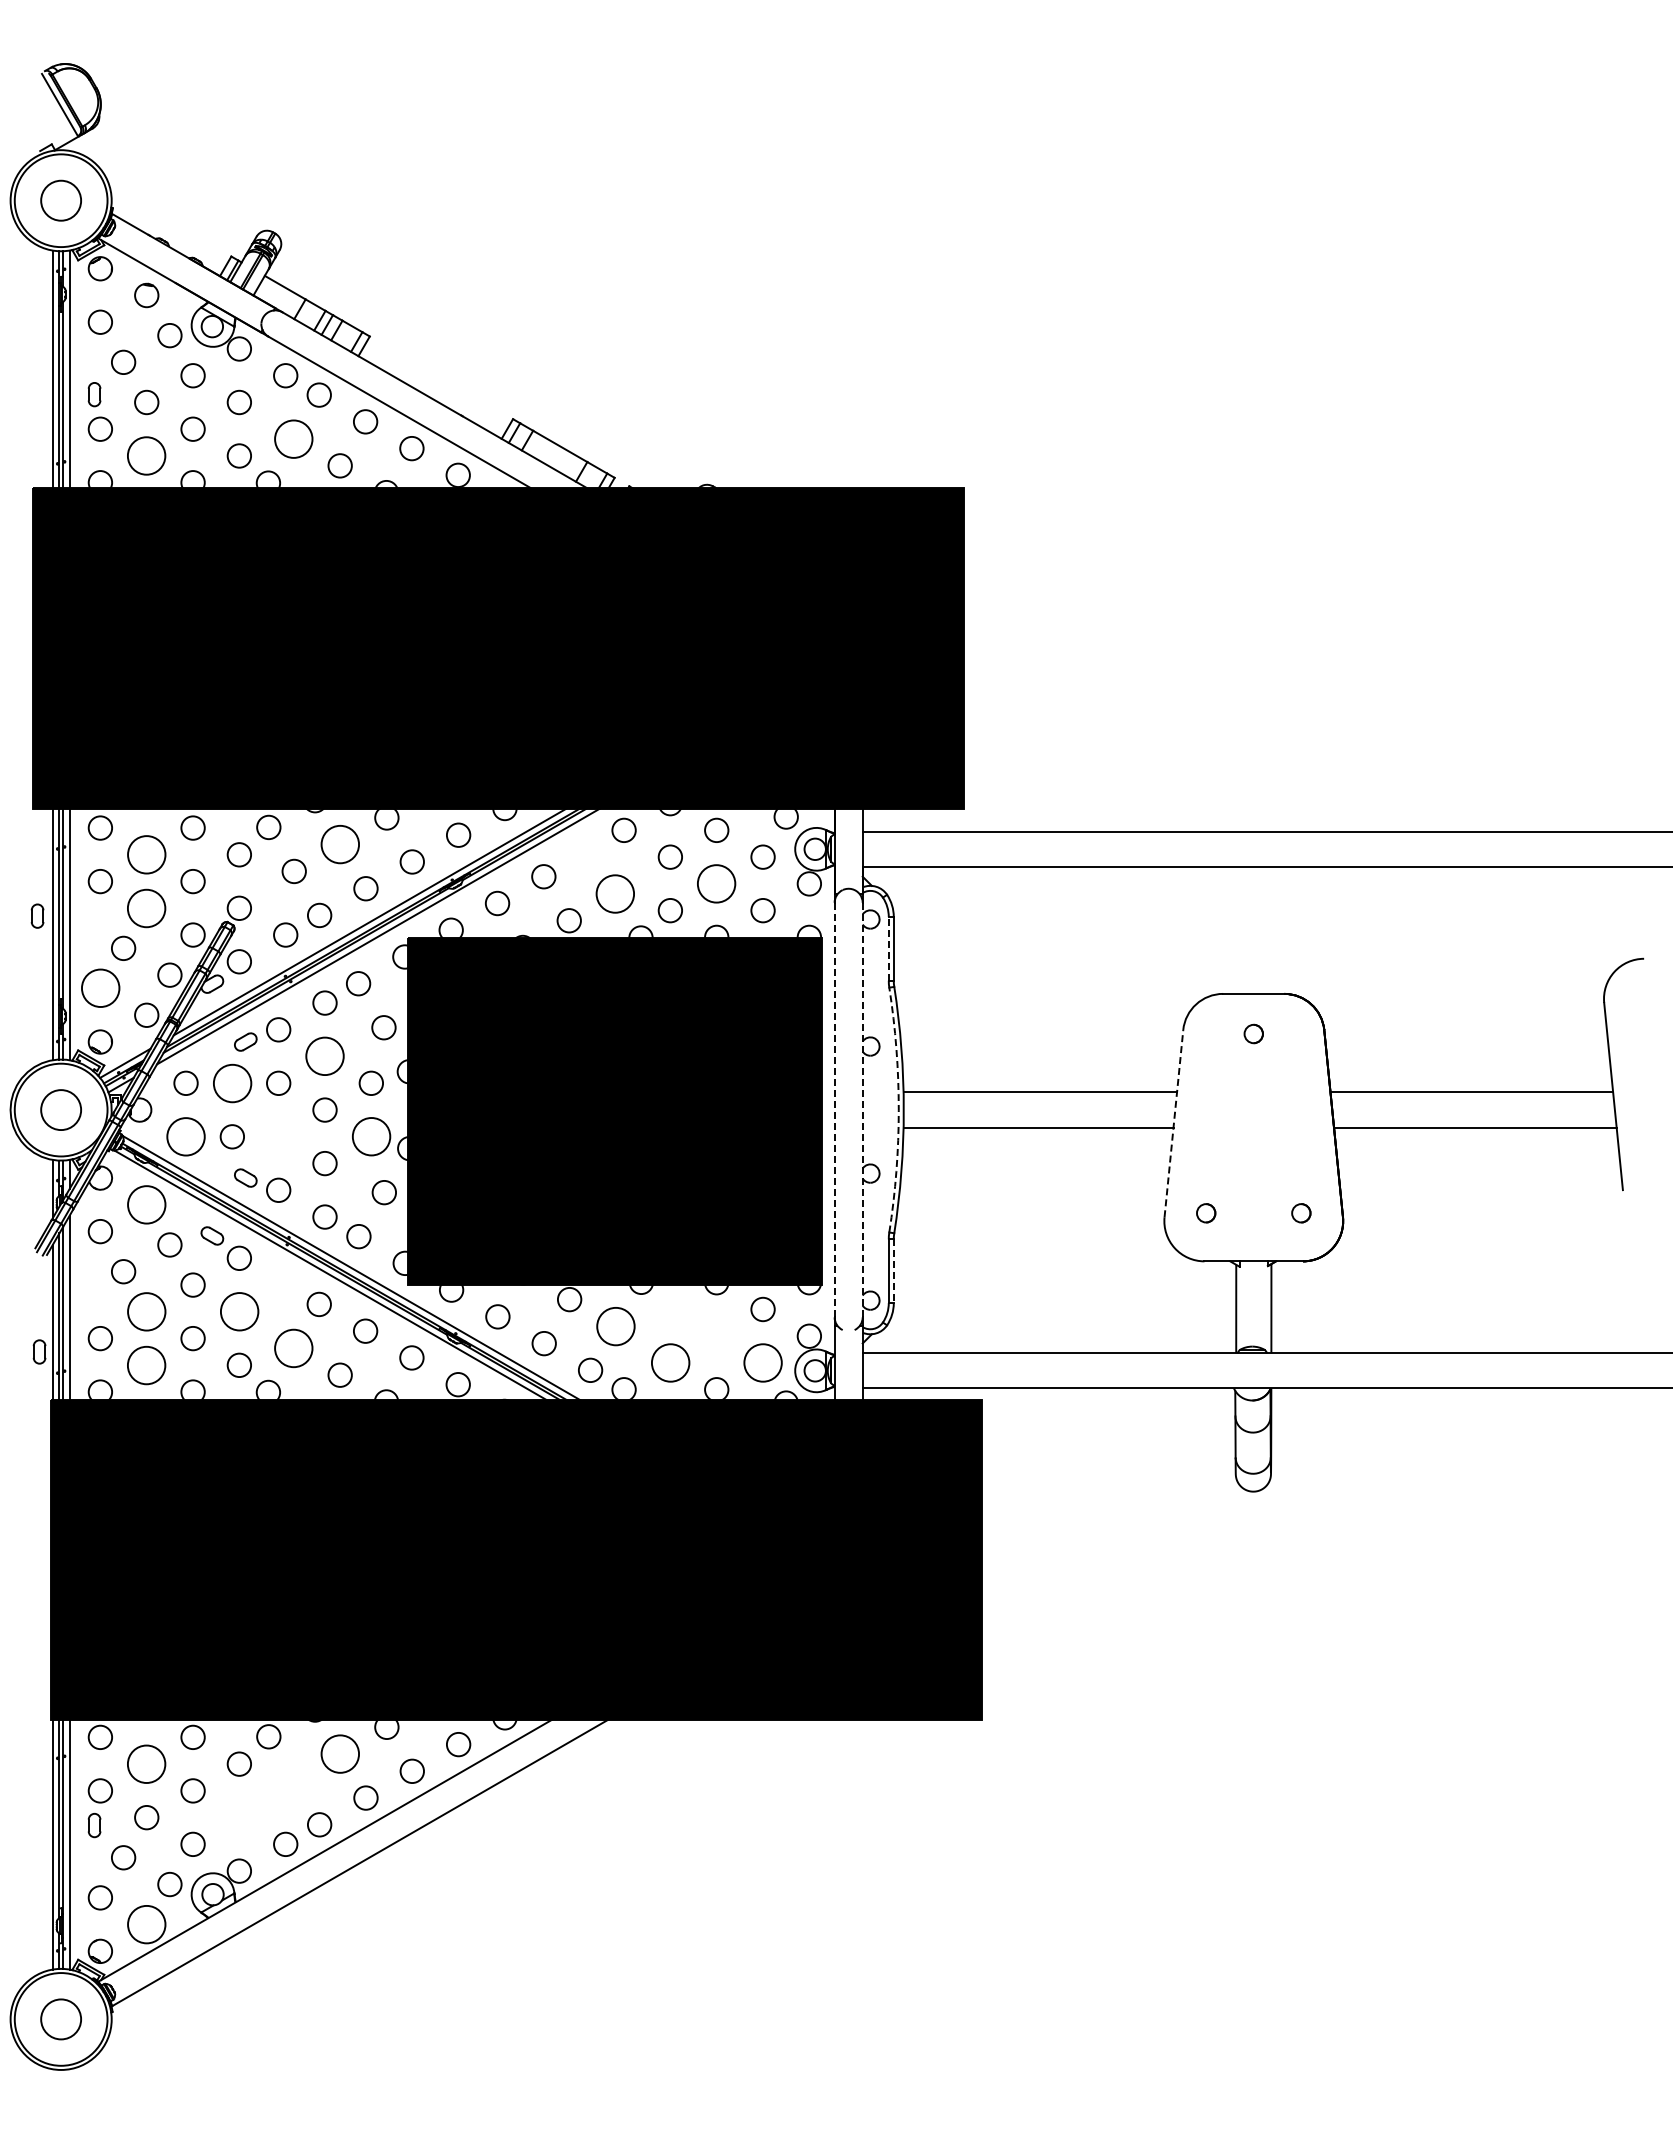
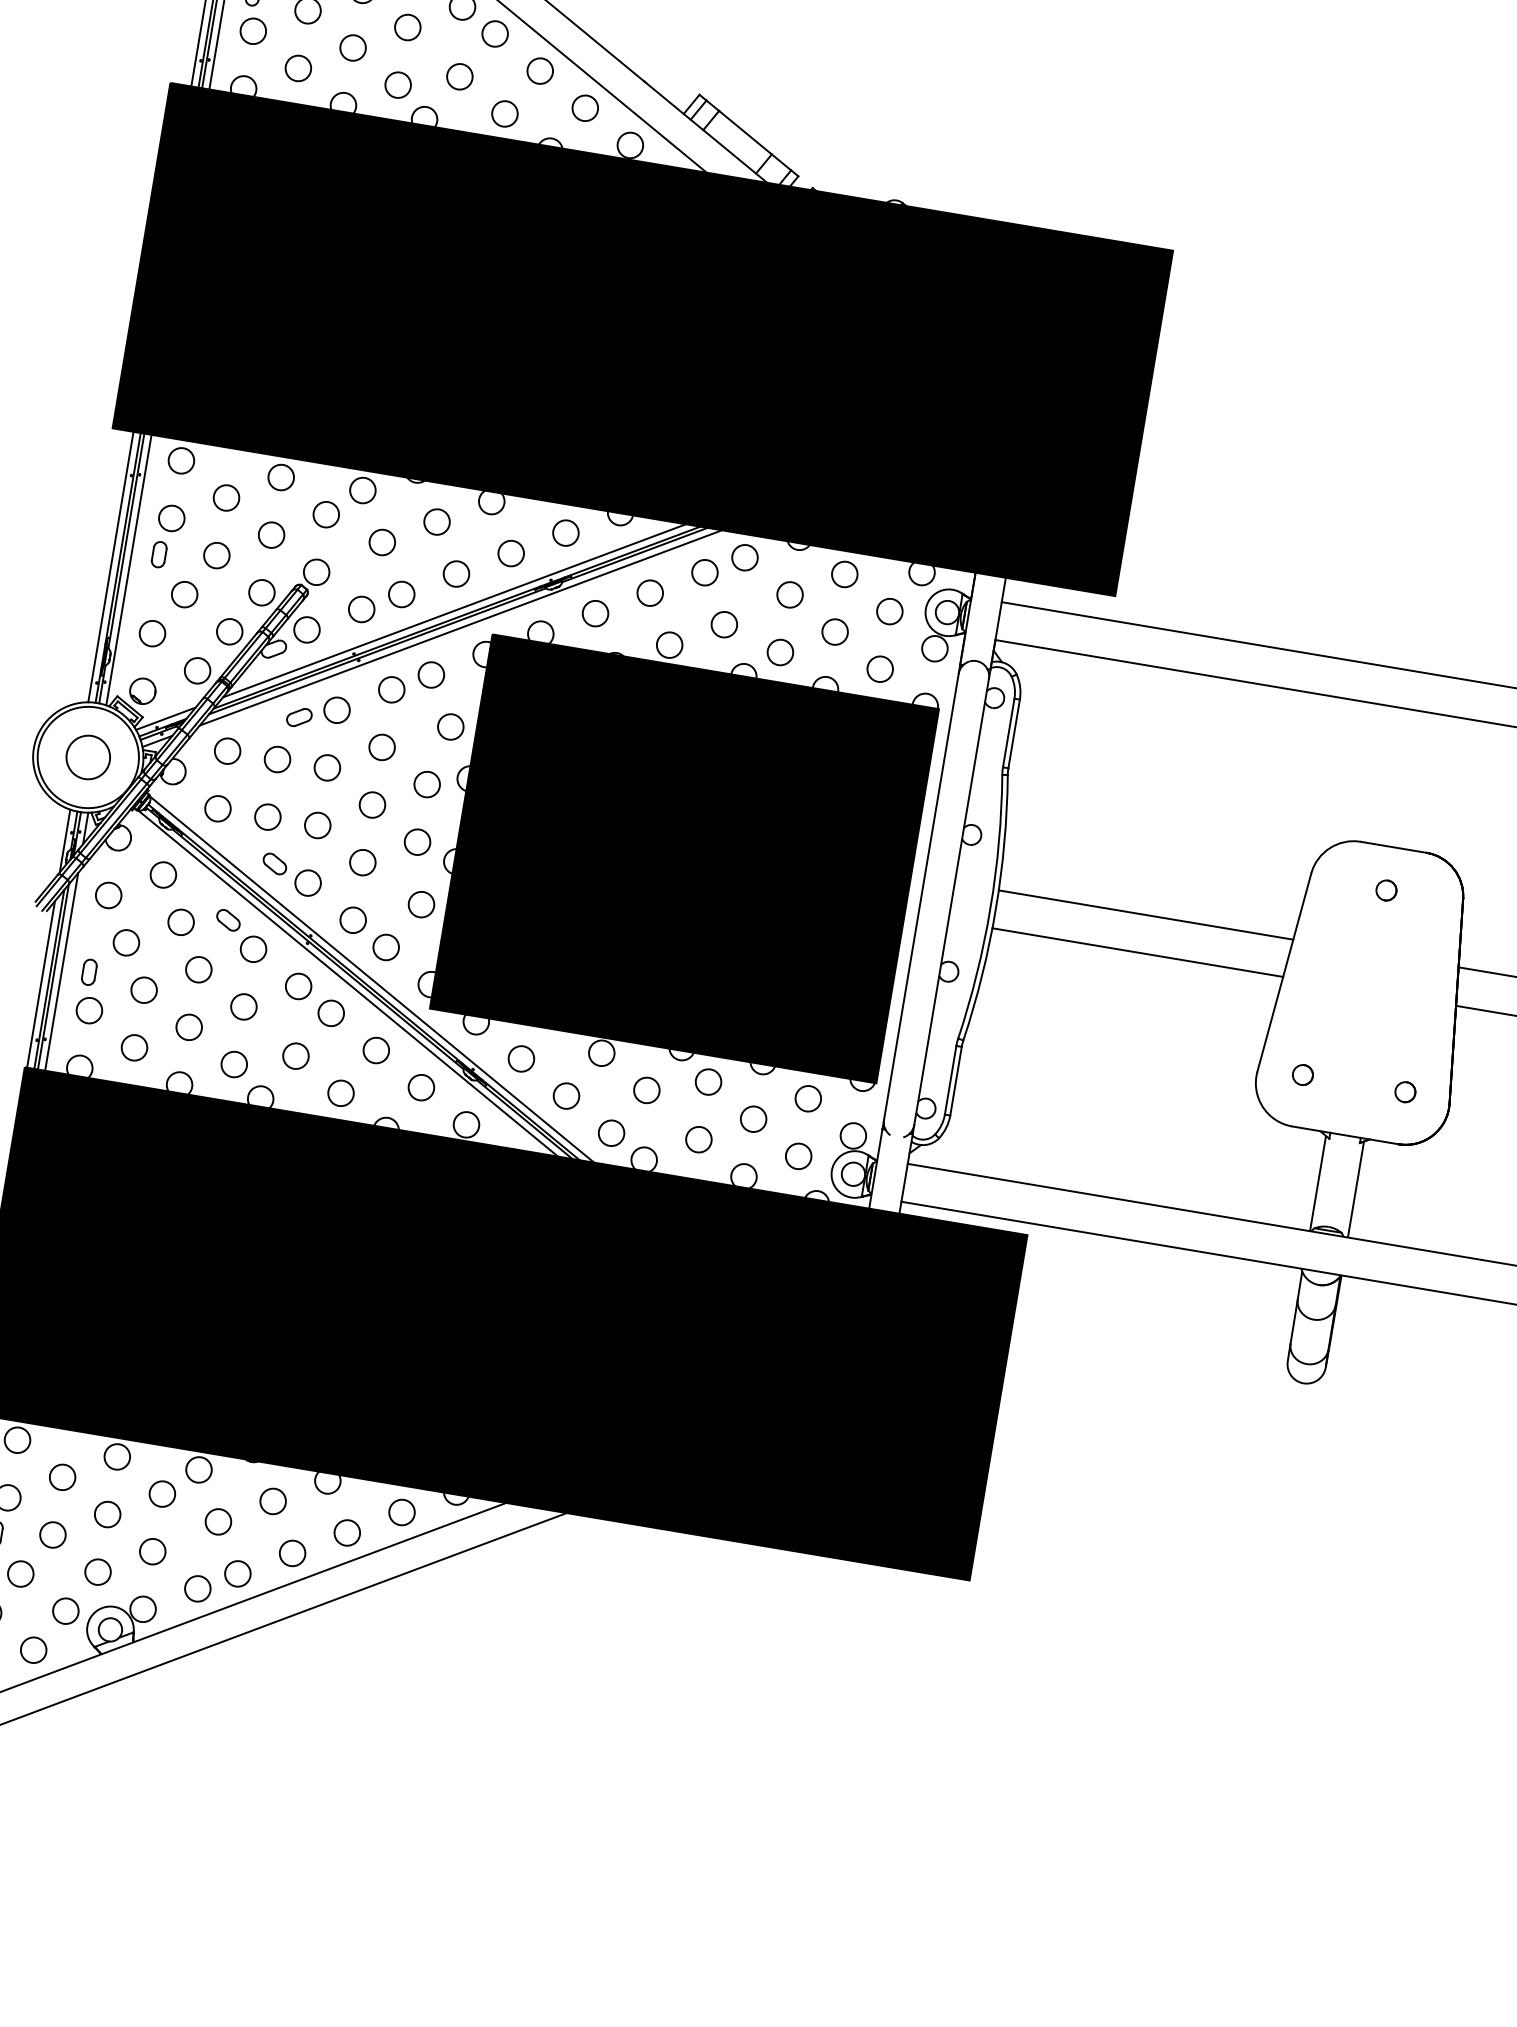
circle: (293, 438) -> (459, 76), size x0.62
circle: (146, 455) -> (298, 67), size x0.62
circle: (340, 844) -> (437, 521), size x0.62
circle: (589, 849) -> (704, 572), added
circle: (146, 854) -> (226, 497), size x0.62
circle: (716, 883) -> (834, 631), size x0.62
circle: (615, 893) -> (724, 624), size x0.62
circle: (146, 907) -> (216, 554), size x0.62
part: (37, 915) -> (159, 553), moved
line: (888, 948) -> (1008, 732), dashed -> solid
circle: (99, 988) -> (151, 633), size x0.62
circle: (324, 1056) -> (381, 747), size x0.62
circle: (231, 1082) -> (276, 758), size x0.62
line: (862, 1109) -> (951, 901), dashed -> solid
line: (834, 1110) -> (921, 897), dashed -> solid
arc: (898, 1110) -> (990, 908), dashed -> solid
line: (1173, 1123) -> (1283, 972), dashed -> solid
circle: (185, 1136) -> (217, 808), size x0.62
circle: (278, 1136) -> (317, 825), added
circle: (370, 1136) -> (416, 841), size x0.62
circle: (146, 1204) -> (163, 874), size x0.62
line: (893, 1271) -> (955, 1081), dashed -> solid
circle: (285, 1284) -> (298, 985), added
circle: (669, 1309) -> (707, 1081), added
circle: (146, 1311) -> (143, 989), size x0.62
circle: (238, 1311) -> (243, 1006), size x0.62
circle: (615, 1325) -> (646, 1089), size x0.62
circle: (716, 1335) -> (753, 1118), added
circle: (293, 1348) -> (295, 1056), size x0.62
part: (39, 1351) -> (89, 971), moved
circle: (669, 1362) -> (698, 1139), size x0.62
circle: (762, 1362) -> (798, 1155), size x0.62
circle: (146, 1364) -> (134, 1046), size x0.62
circle: (340, 1753) -> (273, 1500), size x0.62
circle: (146, 1763) -> (62, 1476), size x0.62
circle: (293, 1780) -> (217, 1521), added
circle: (238, 1817) -> (151, 1551), added
circle: (146, 1924) -> (33, 1650), size x0.62

